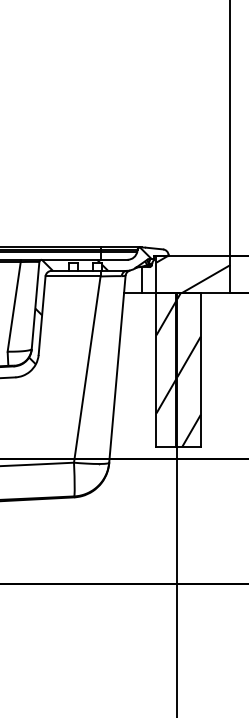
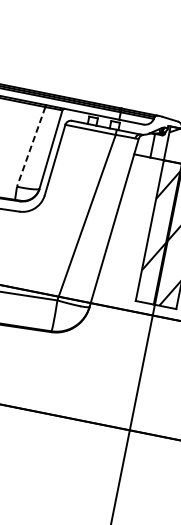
hatch: (90, 305) -> (101, 159), removed
line: (14, 307) -> (31, 147), solid -> dashed

